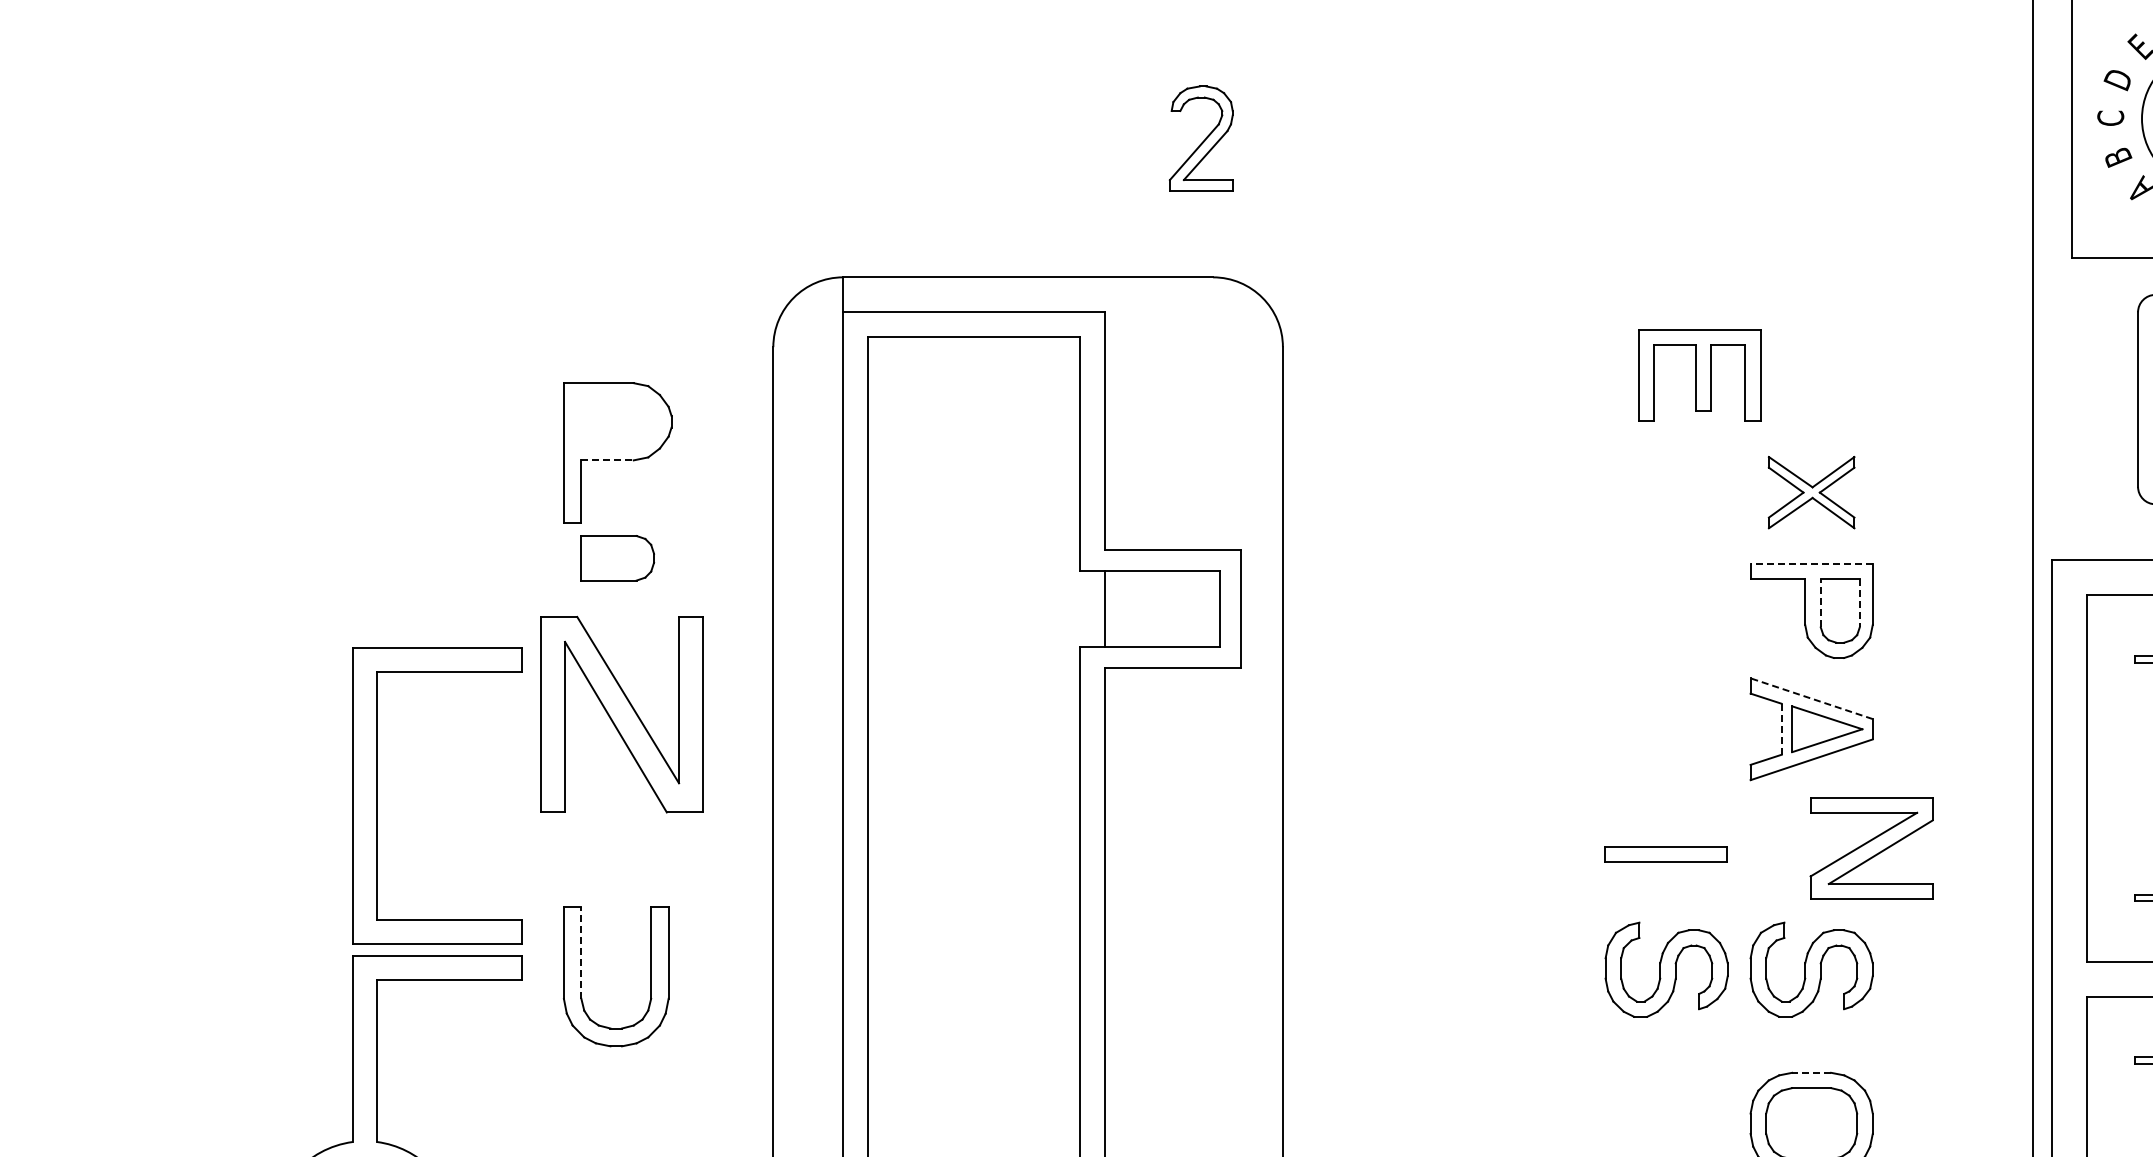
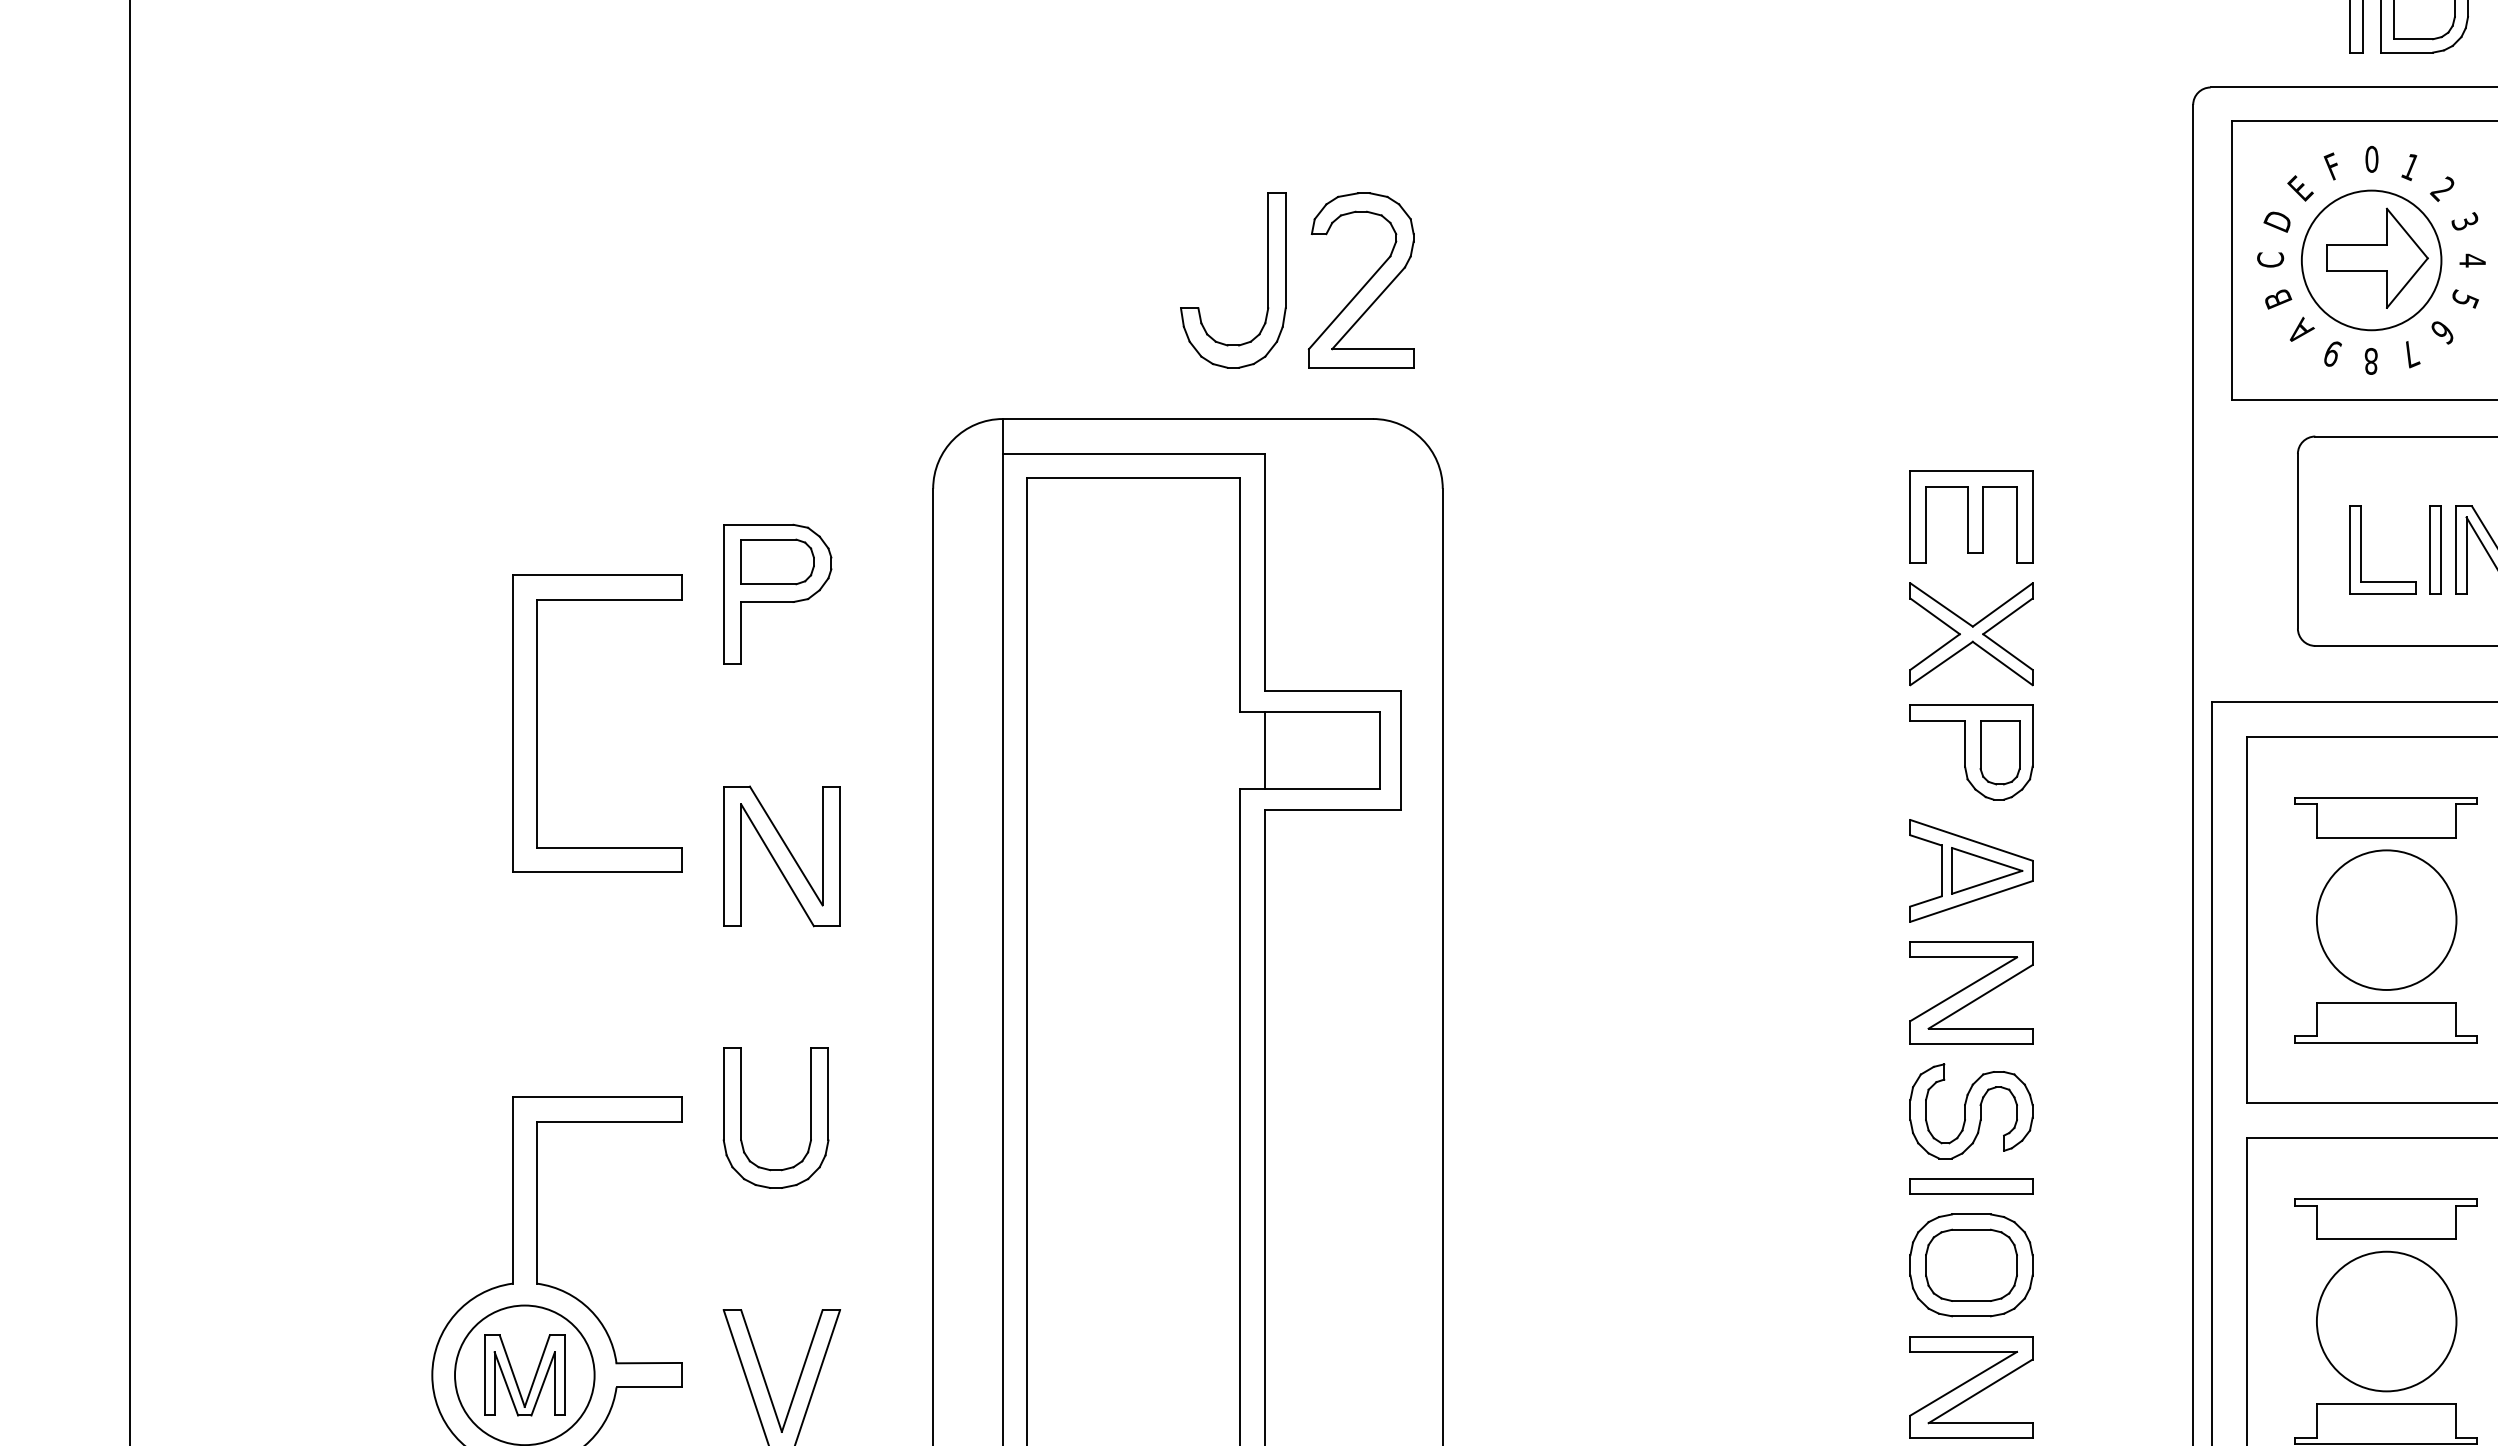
part: (1107, 138) -> (1267, 280), added
part: (1200, 138) -> (1360, 280), size x1.67
part: (1699, 374) -> (1971, 516), moved
line: (607, 460) -> (767, 602), dashed -> solid
part: (1811, 492) -> (1971, 634), size x1.43
part: (617, 557) -> (777, 561), moved
line: (1811, 563) -> (1971, 705), dashed -> solid
line: (1820, 602) -> (1980, 744), dashed -> solid
line: (1859, 603) -> (2019, 745), dashed -> solid
line: (1811, 698) -> (1971, 840), dashed -> solid
part: (621, 714) -> (781, 856), size x0.71
line: (1781, 729) -> (1941, 871), dashed -> solid
part: (377, 795) -> (537, 723), moved
part: (1871, 847) -> (1971, 992), moved
part: (1665, 854) -> (1971, 1186), moved
line: (581, 951) -> (741, 1093), dashed -> solid
part: (1666, 969) -> (1826, 1111), removed
line: (1811, 1072) -> (1971, 1214), dashed -> solid

